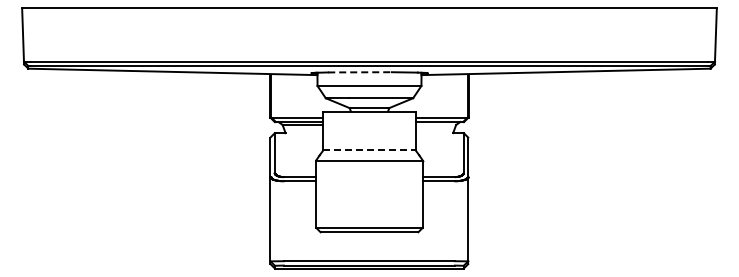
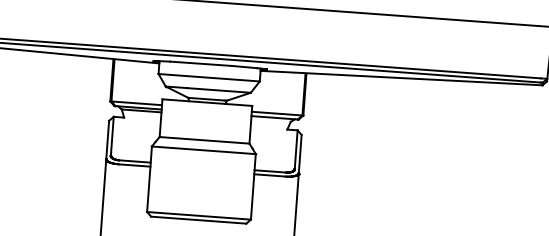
line: (360, 72) -> (201, 63), dashed -> solid
line: (369, 150) -> (204, 140), dashed -> solid

